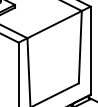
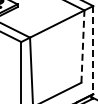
line: (80, 46) -> (83, 45), solid -> dashed
line: (90, 51) -> (93, 50), solid -> dashed

